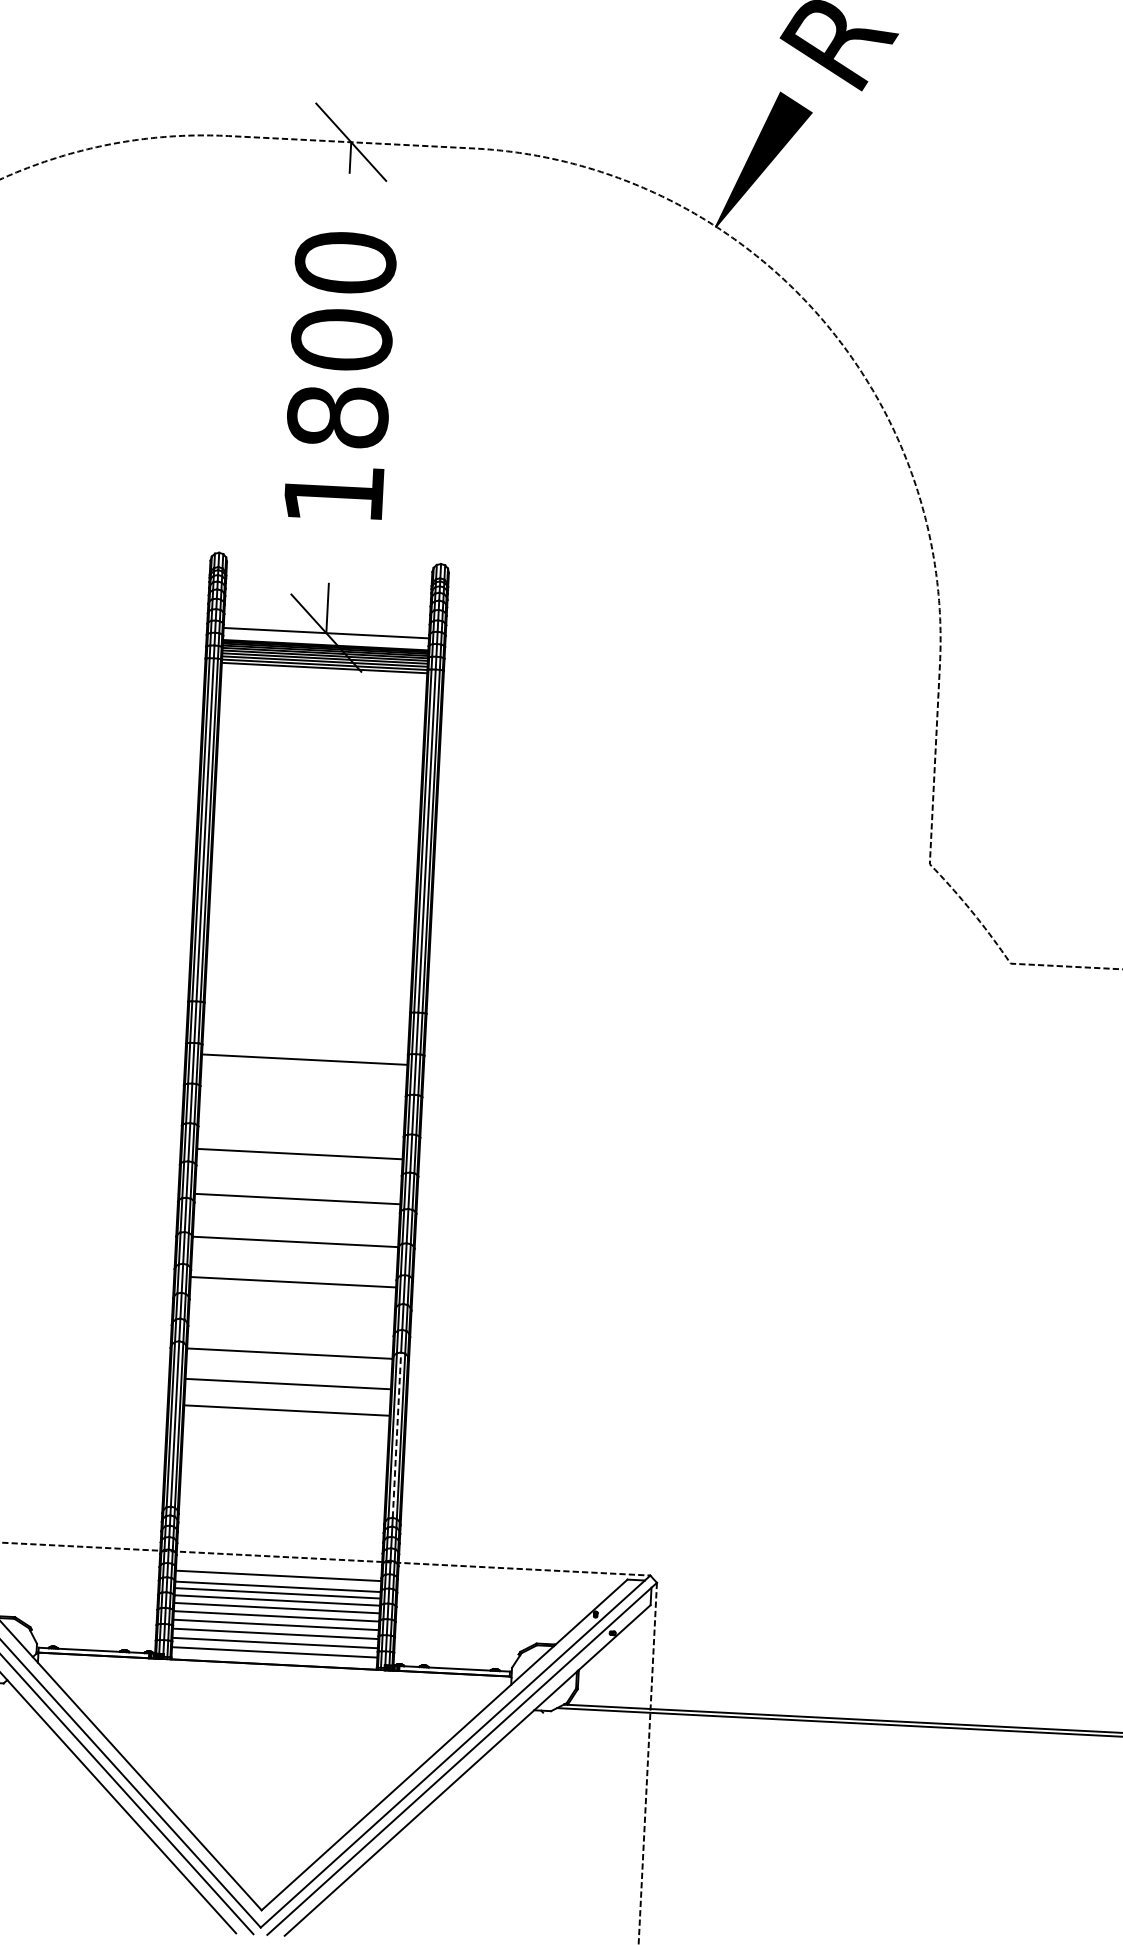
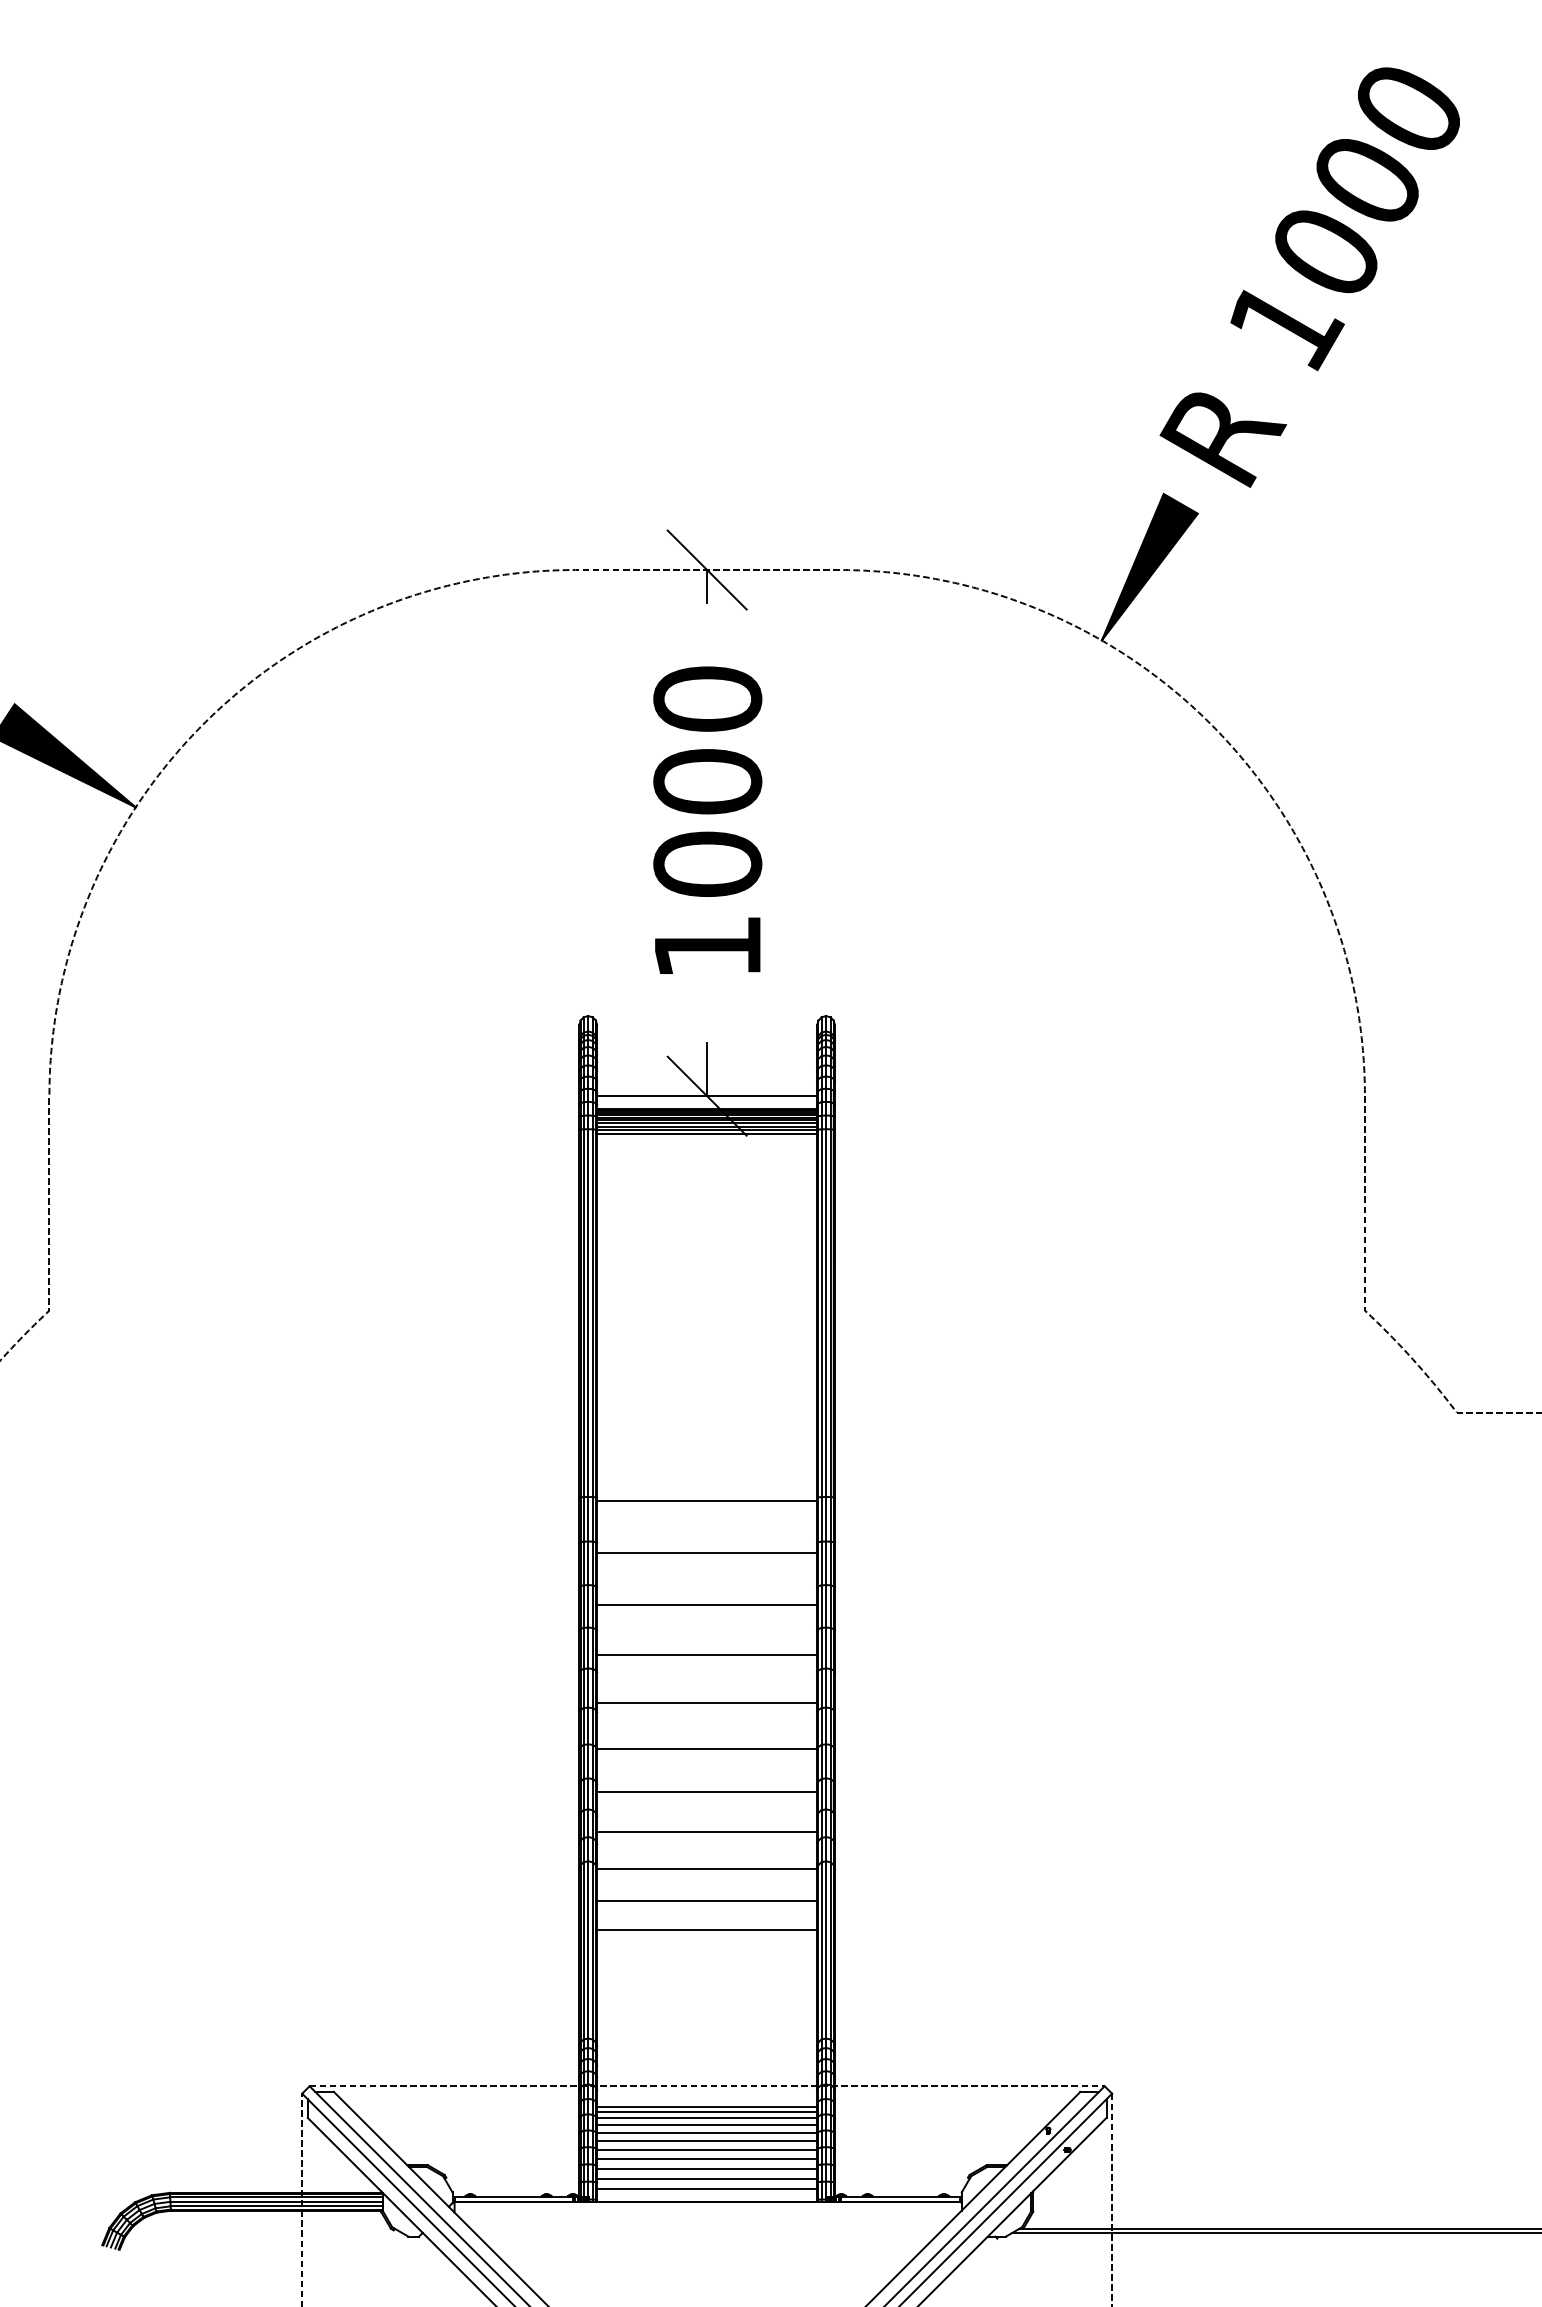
text: (337, 416) -> (707, 863), 1800 -> 1000
line: (307, 1011) -> (707, 1501), added
line: (302, 1107) -> (707, 1604), added
line: (291, 1320) -> (707, 1832), added
line: (397, 1434) -> (826, 1949), dashed -> solid
line: (278, 1581) -> (707, 2112), added

